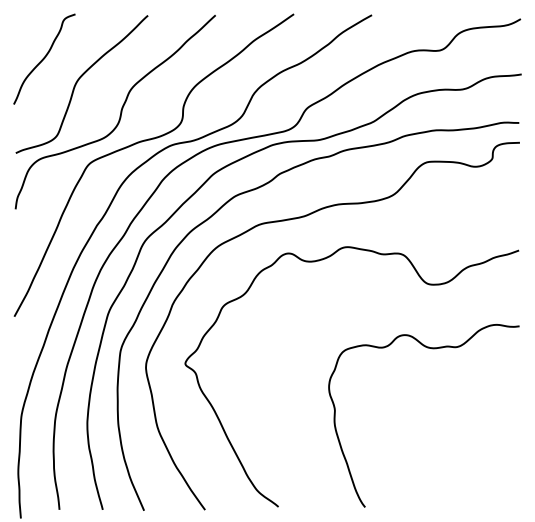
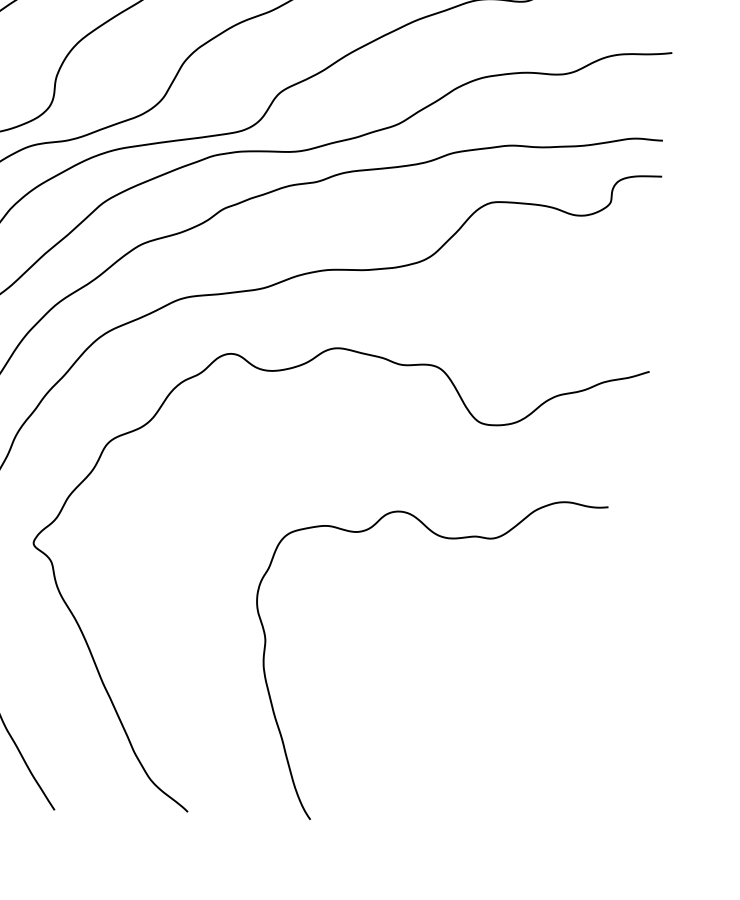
curve: (432, 349) -> (448, 540), moved

